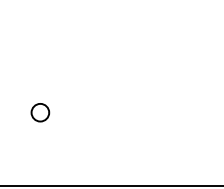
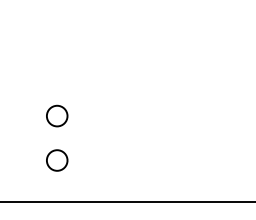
circle: (40, 150) -> (57, 160), added

